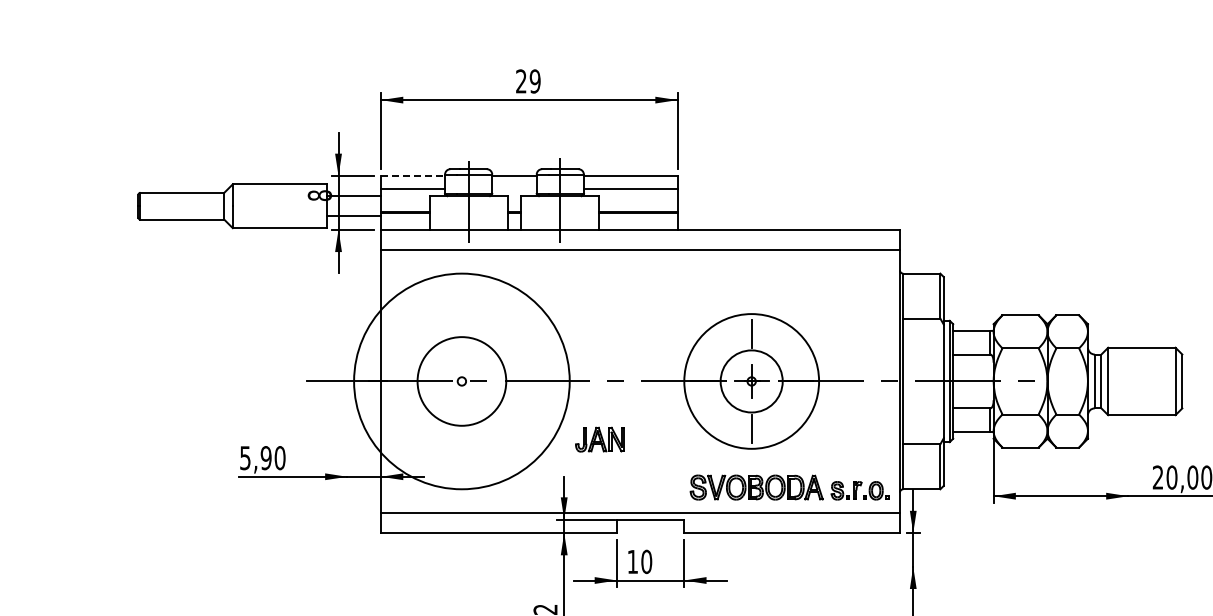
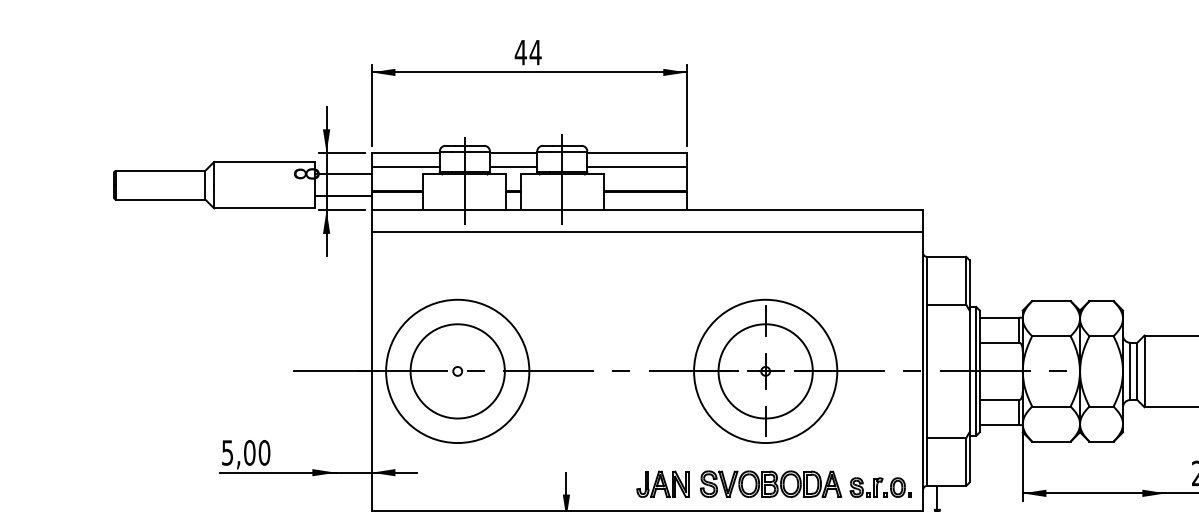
text: (527, 81) -> (527, 52), 29 -> 44
line: (413, 175) -> (406, 152), dashed -> solid
line: (514, 189) -> (513, 167), added
circle: (461, 381) -> (457, 371), size x0.62
circle: (751, 381) -> (765, 371), size x1.43
part: (599, 439) -> (662, 484), moved
text: (265, 458) -> (248, 453), 5,90 -> 5,00

